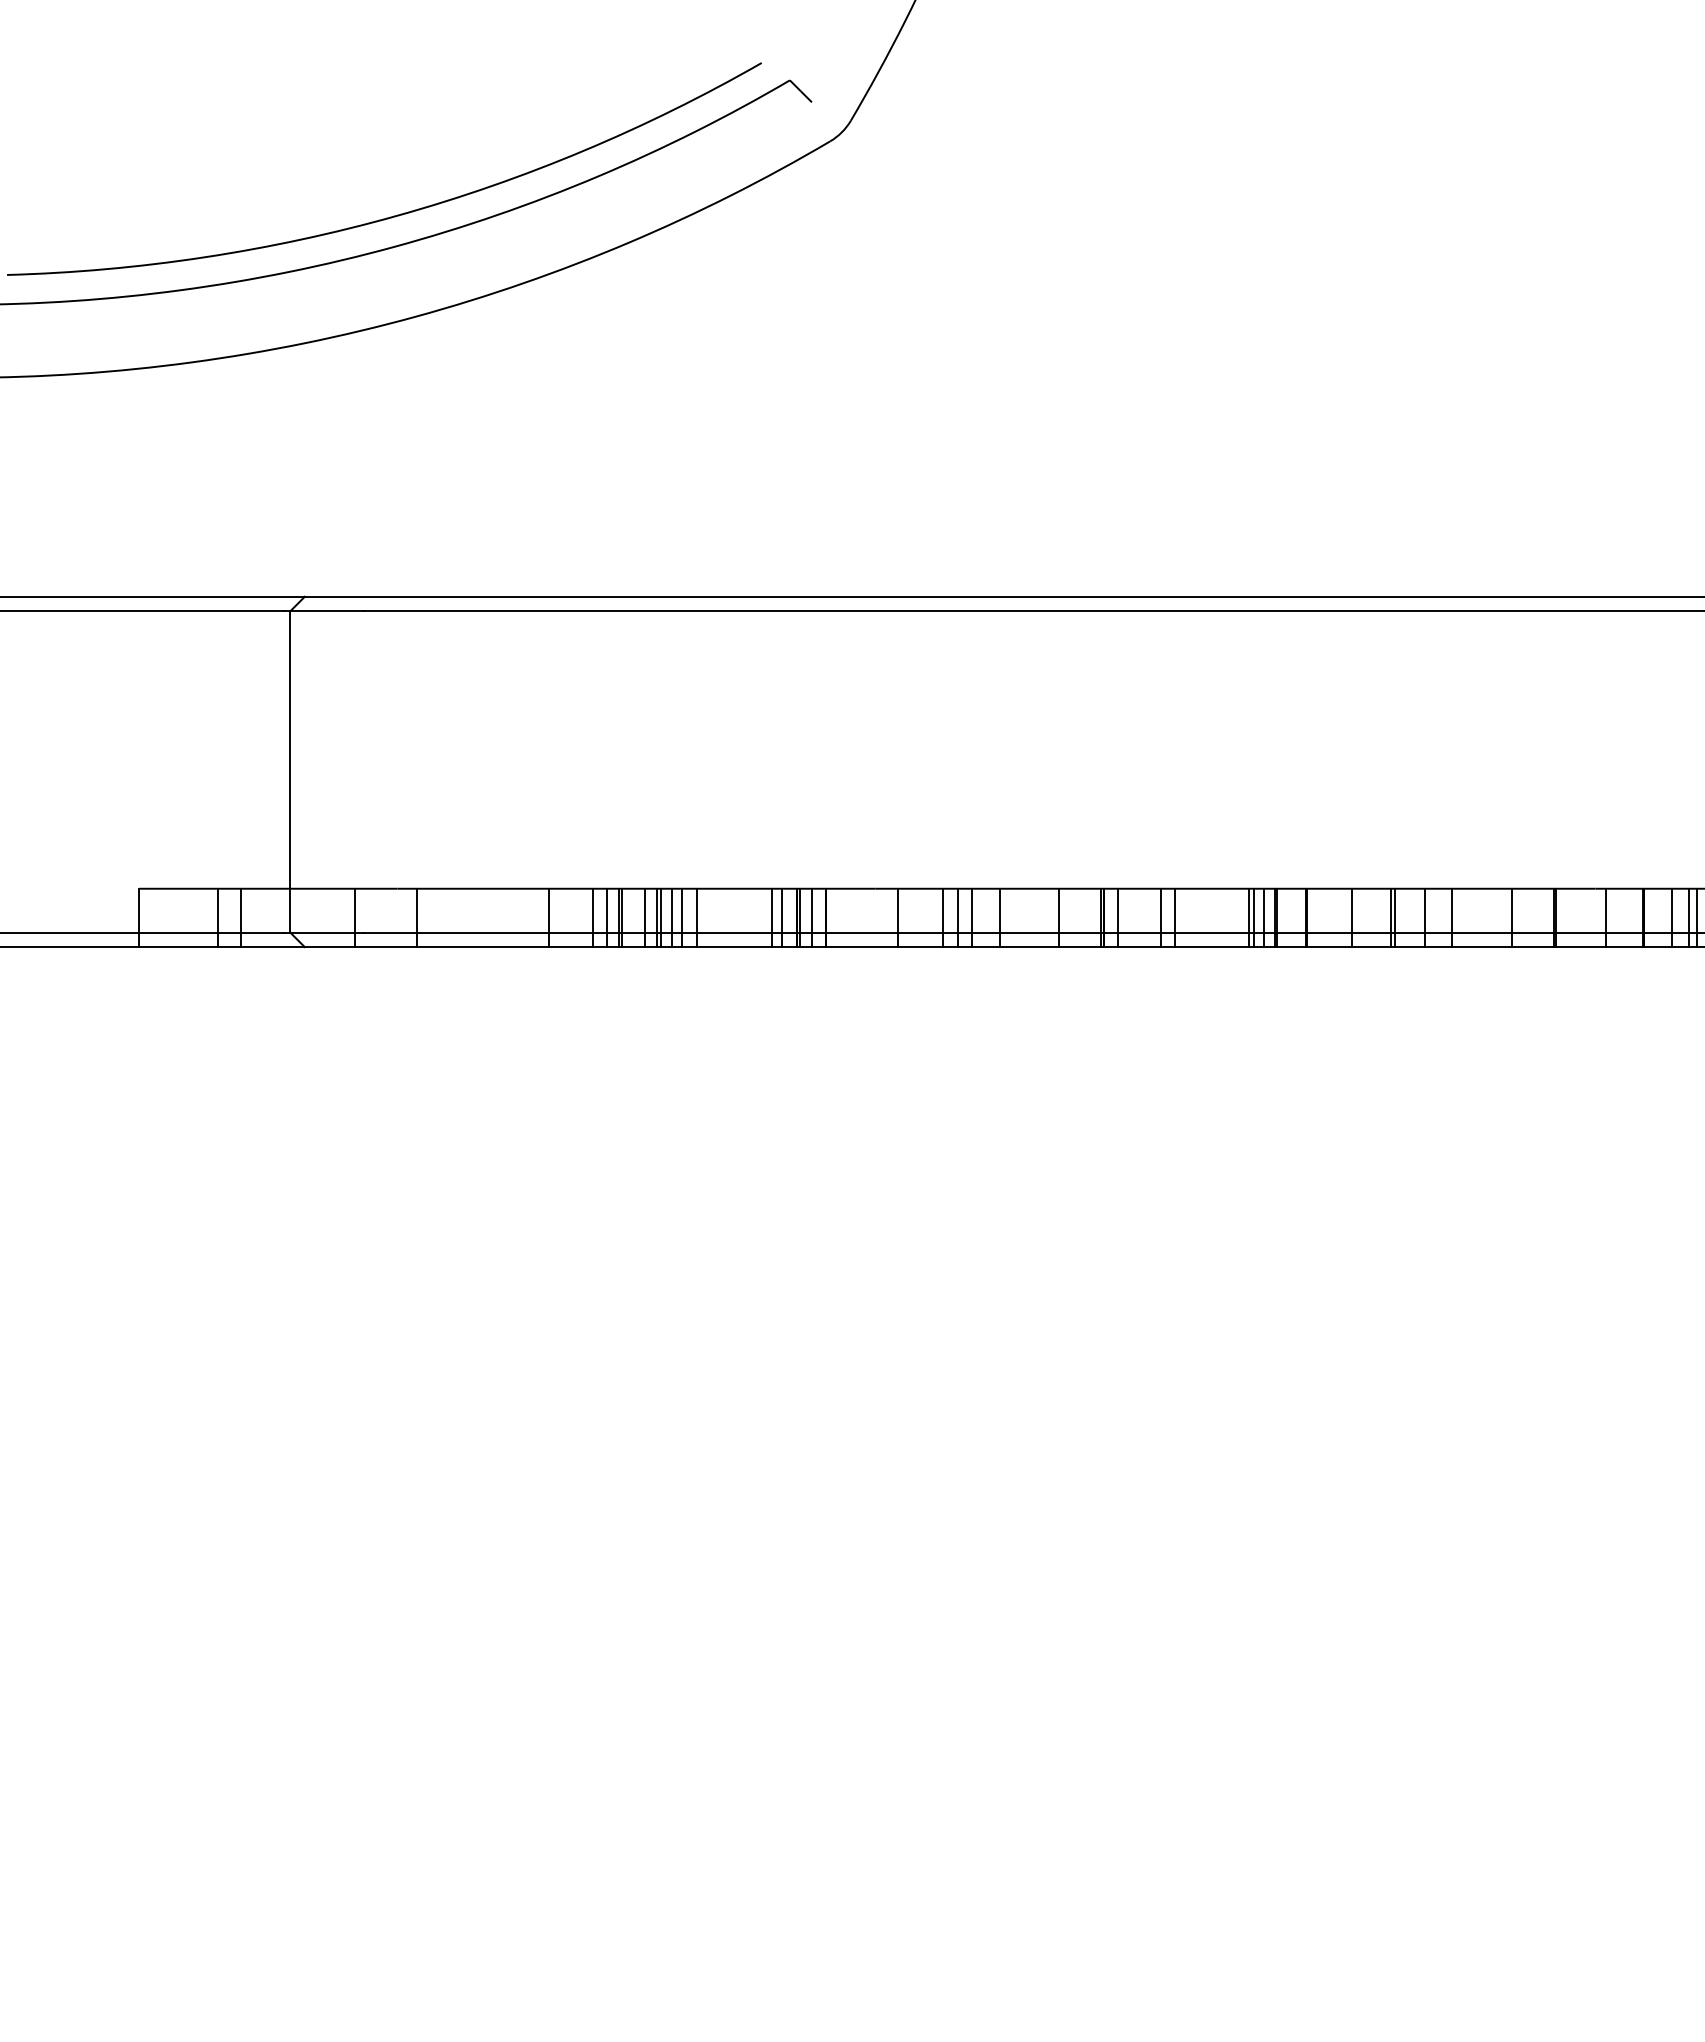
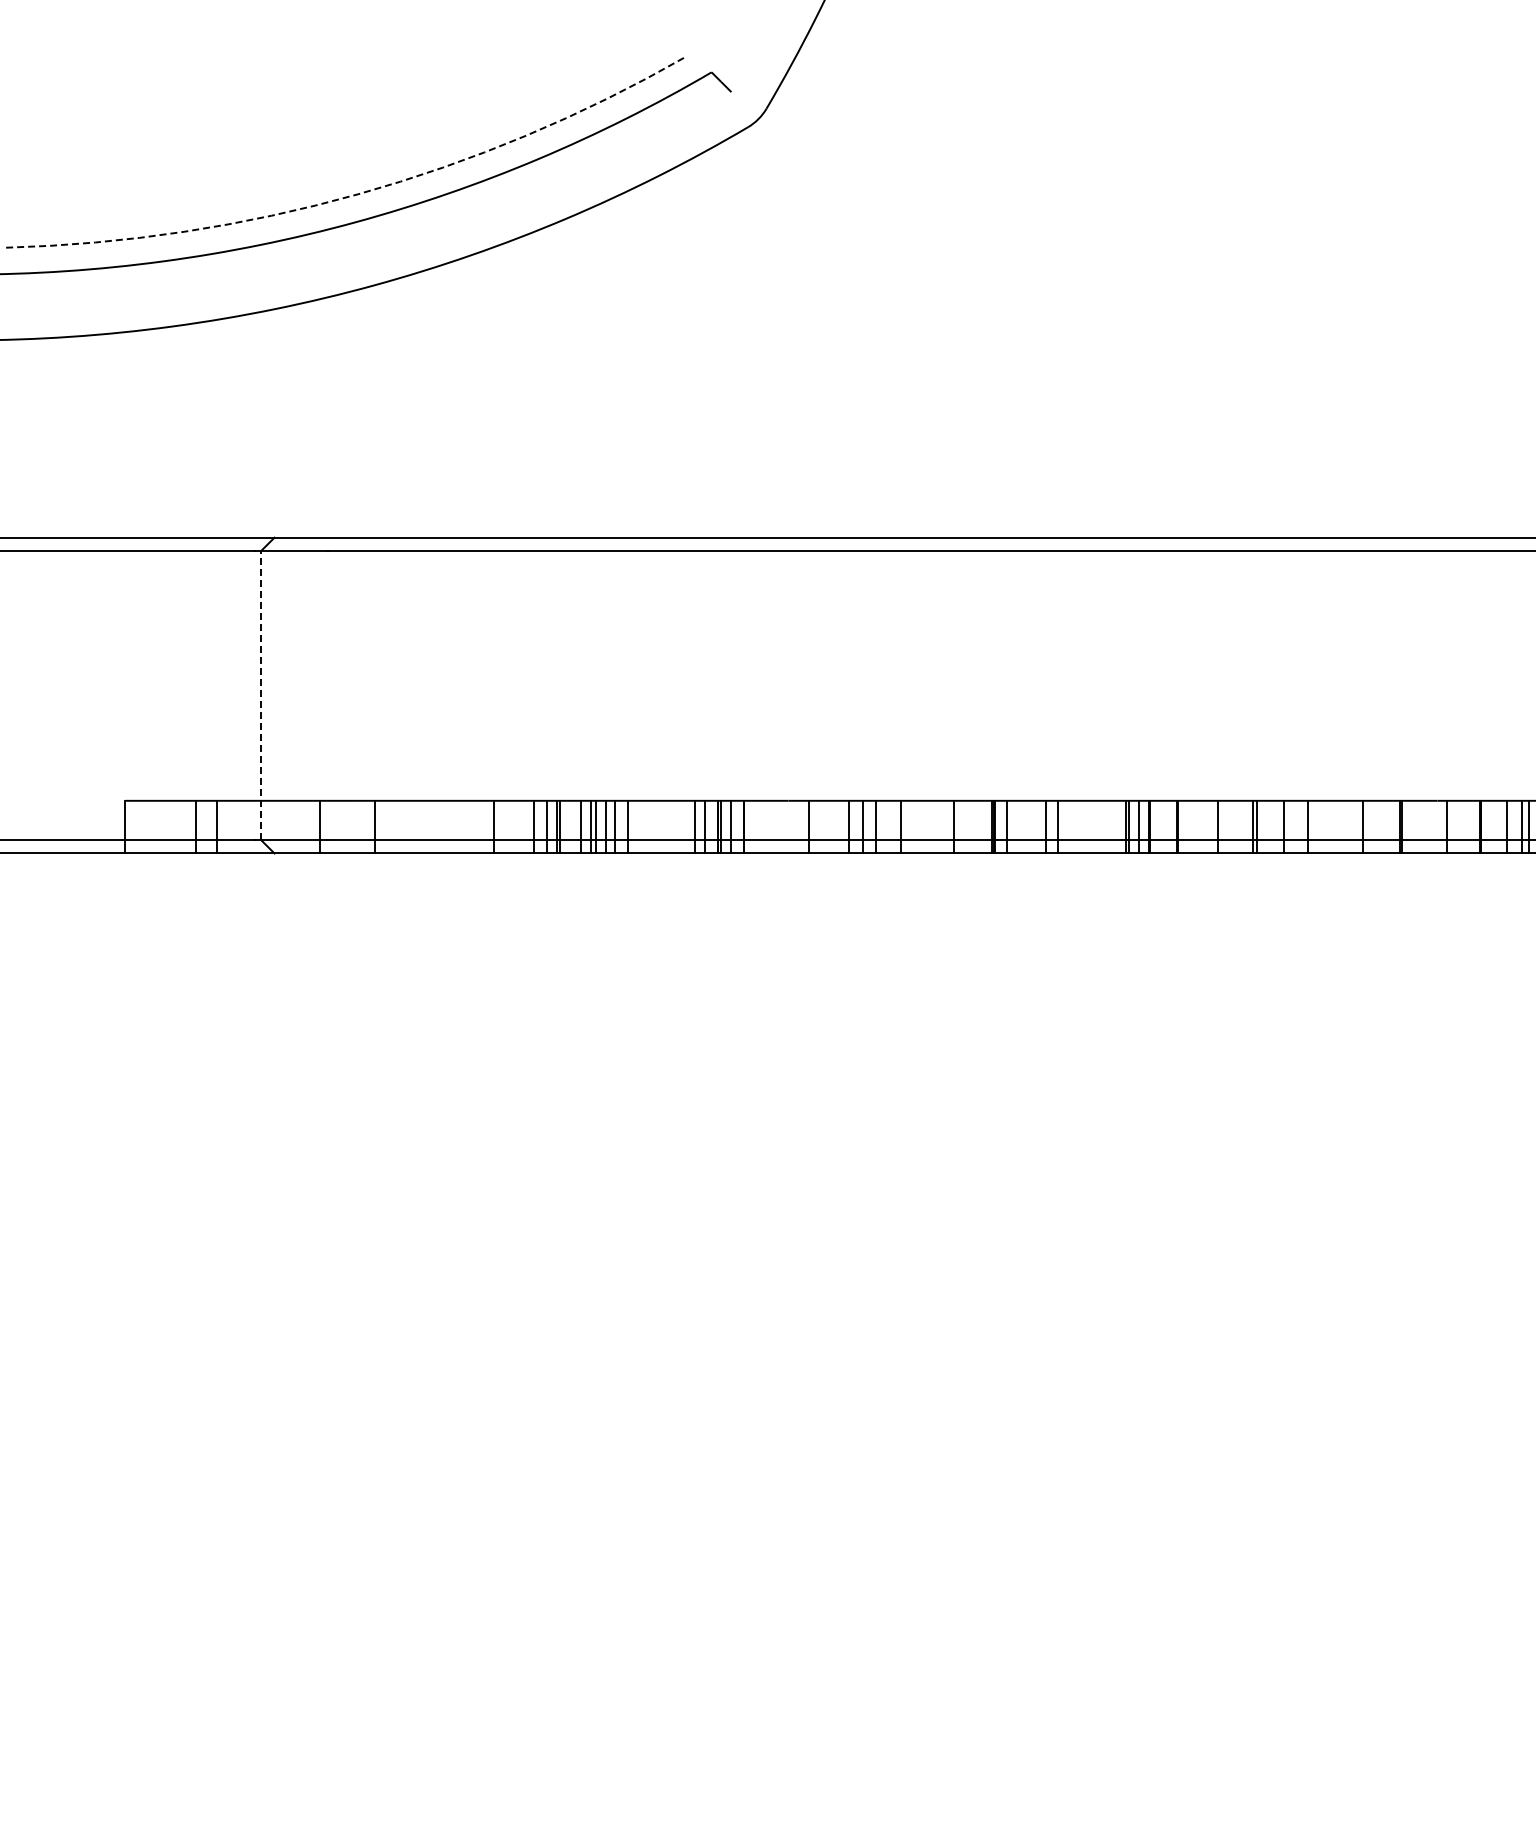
arc: (398, 215) -> (358, 194), solid -> dashed
line: (290, 771) -> (261, 695), solid -> dashed

